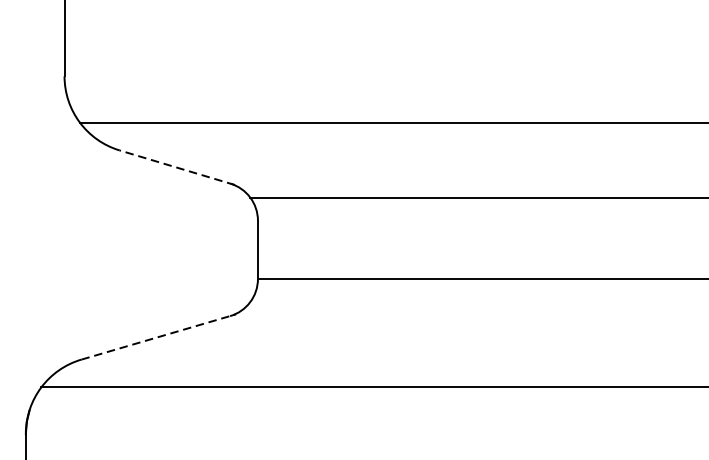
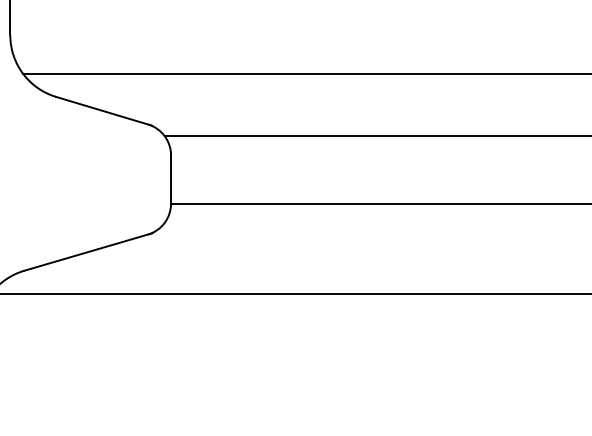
line: (176, 167) -> (103, 111), dashed -> solid
line: (158, 336) -> (88, 251), dashed -> solid

